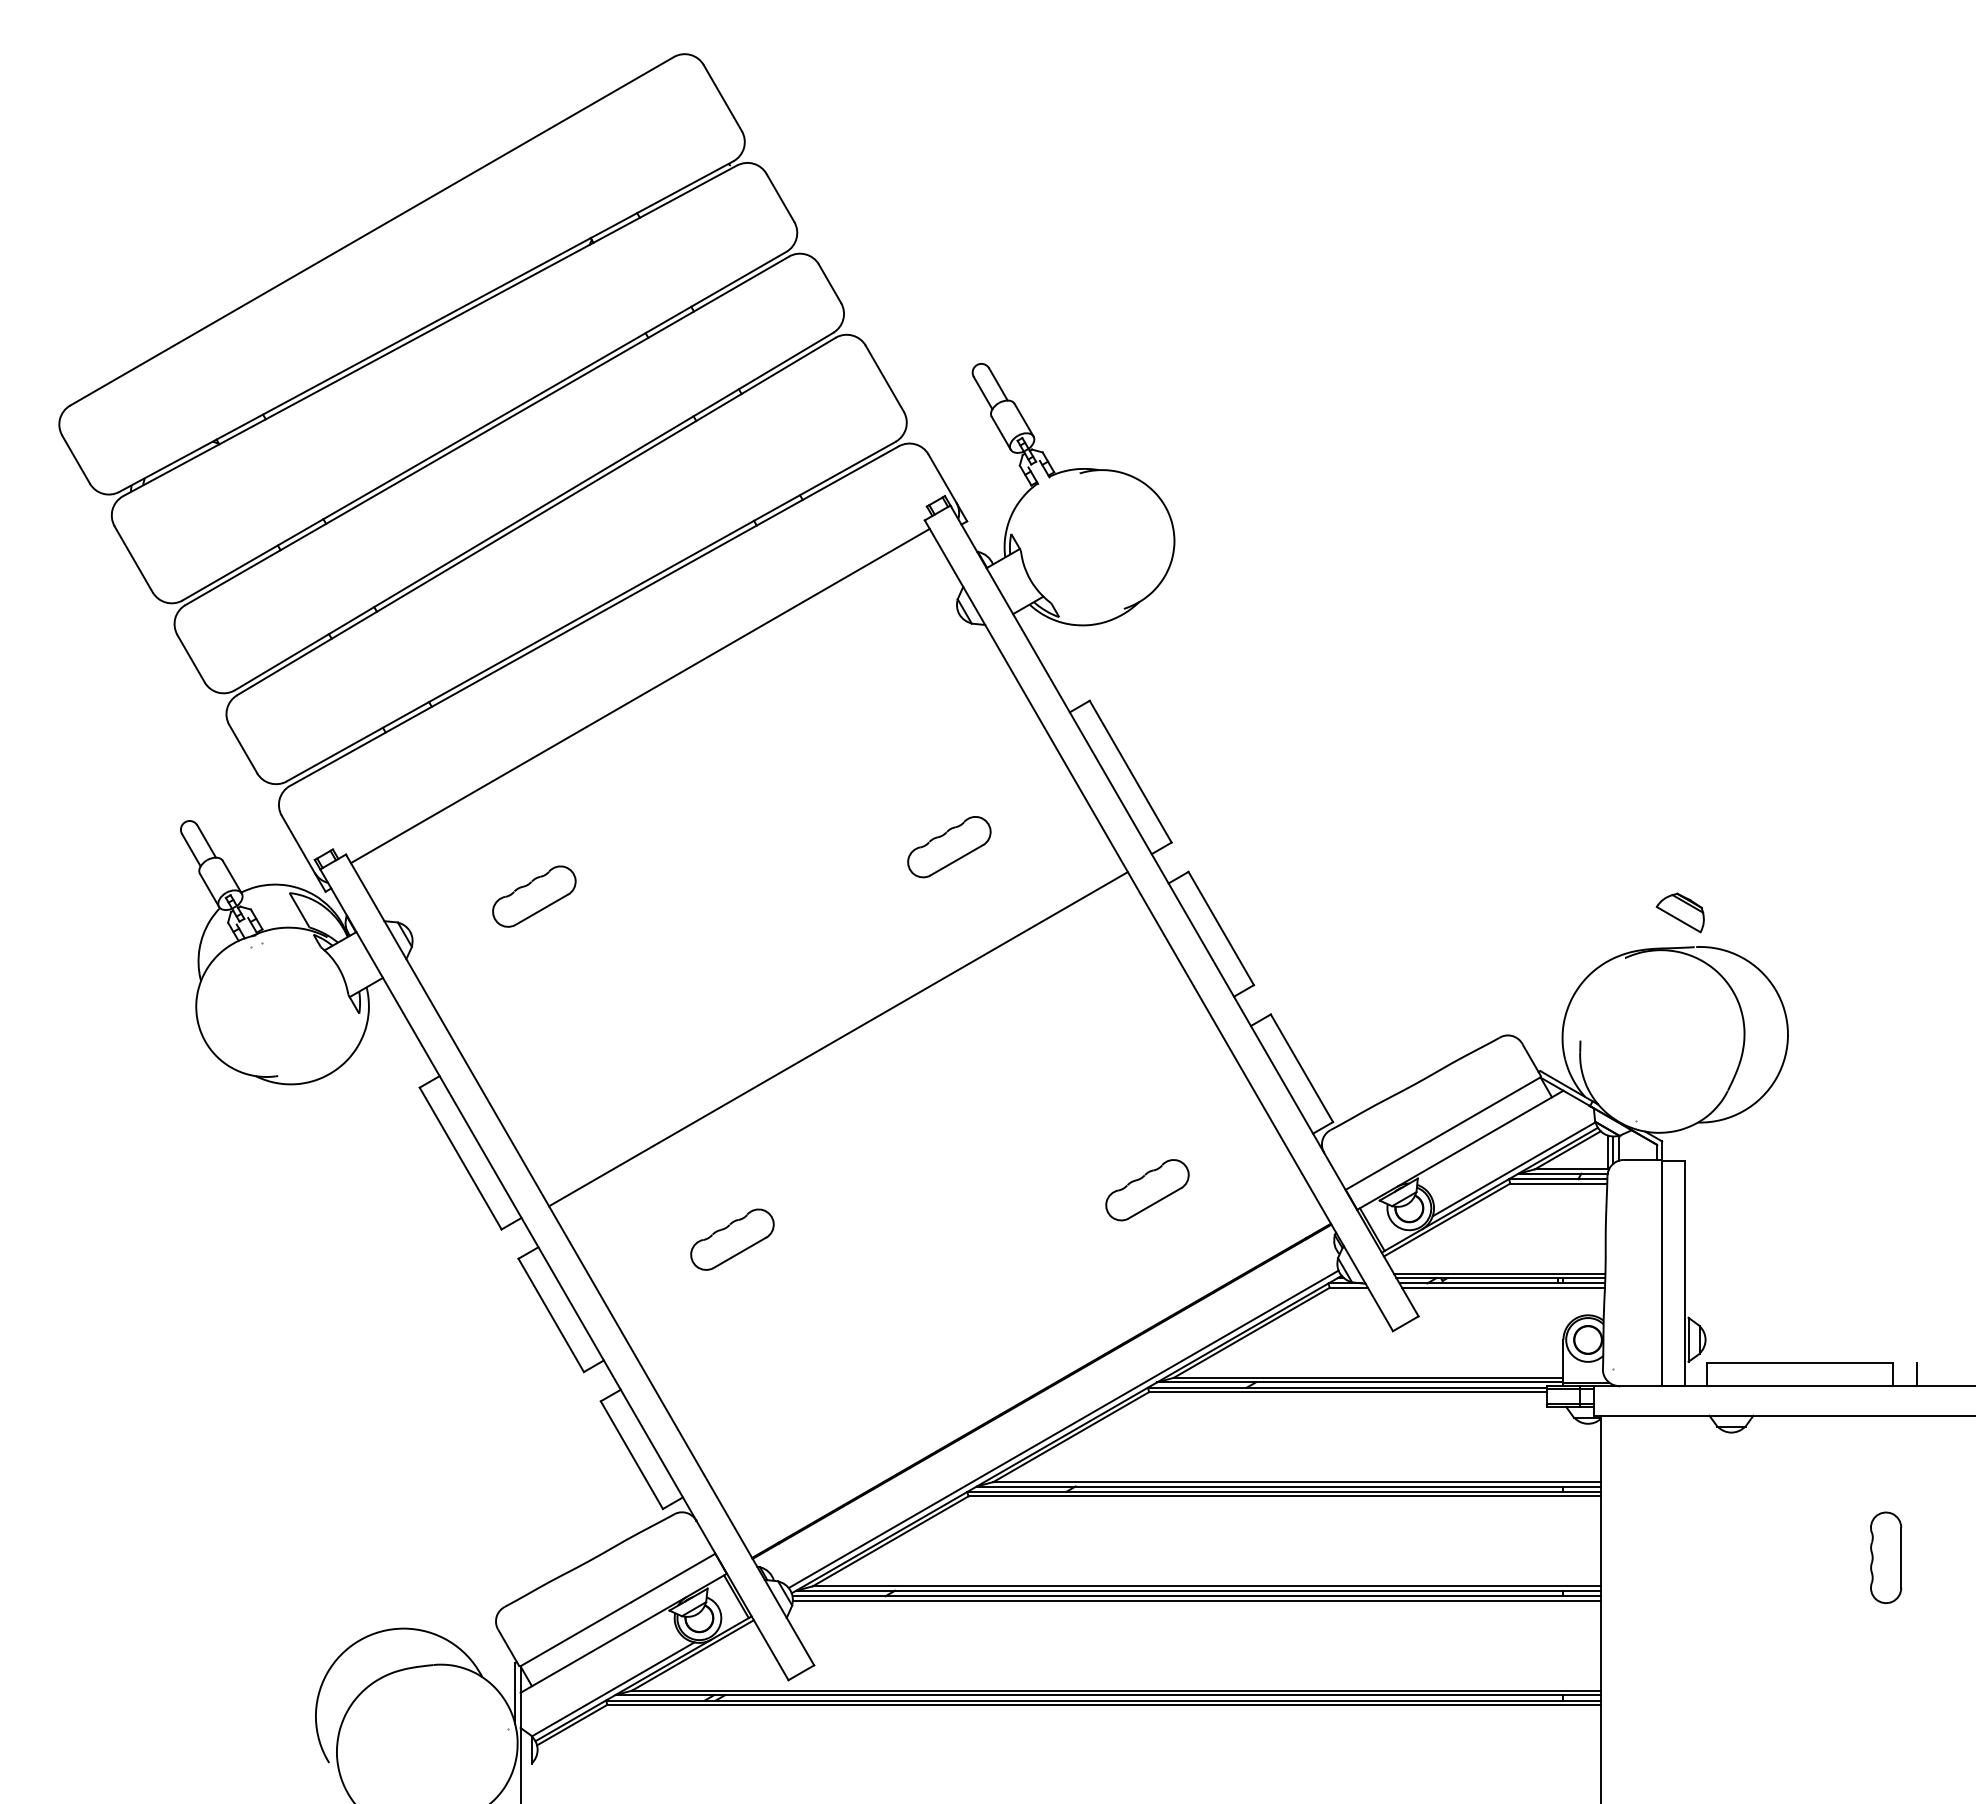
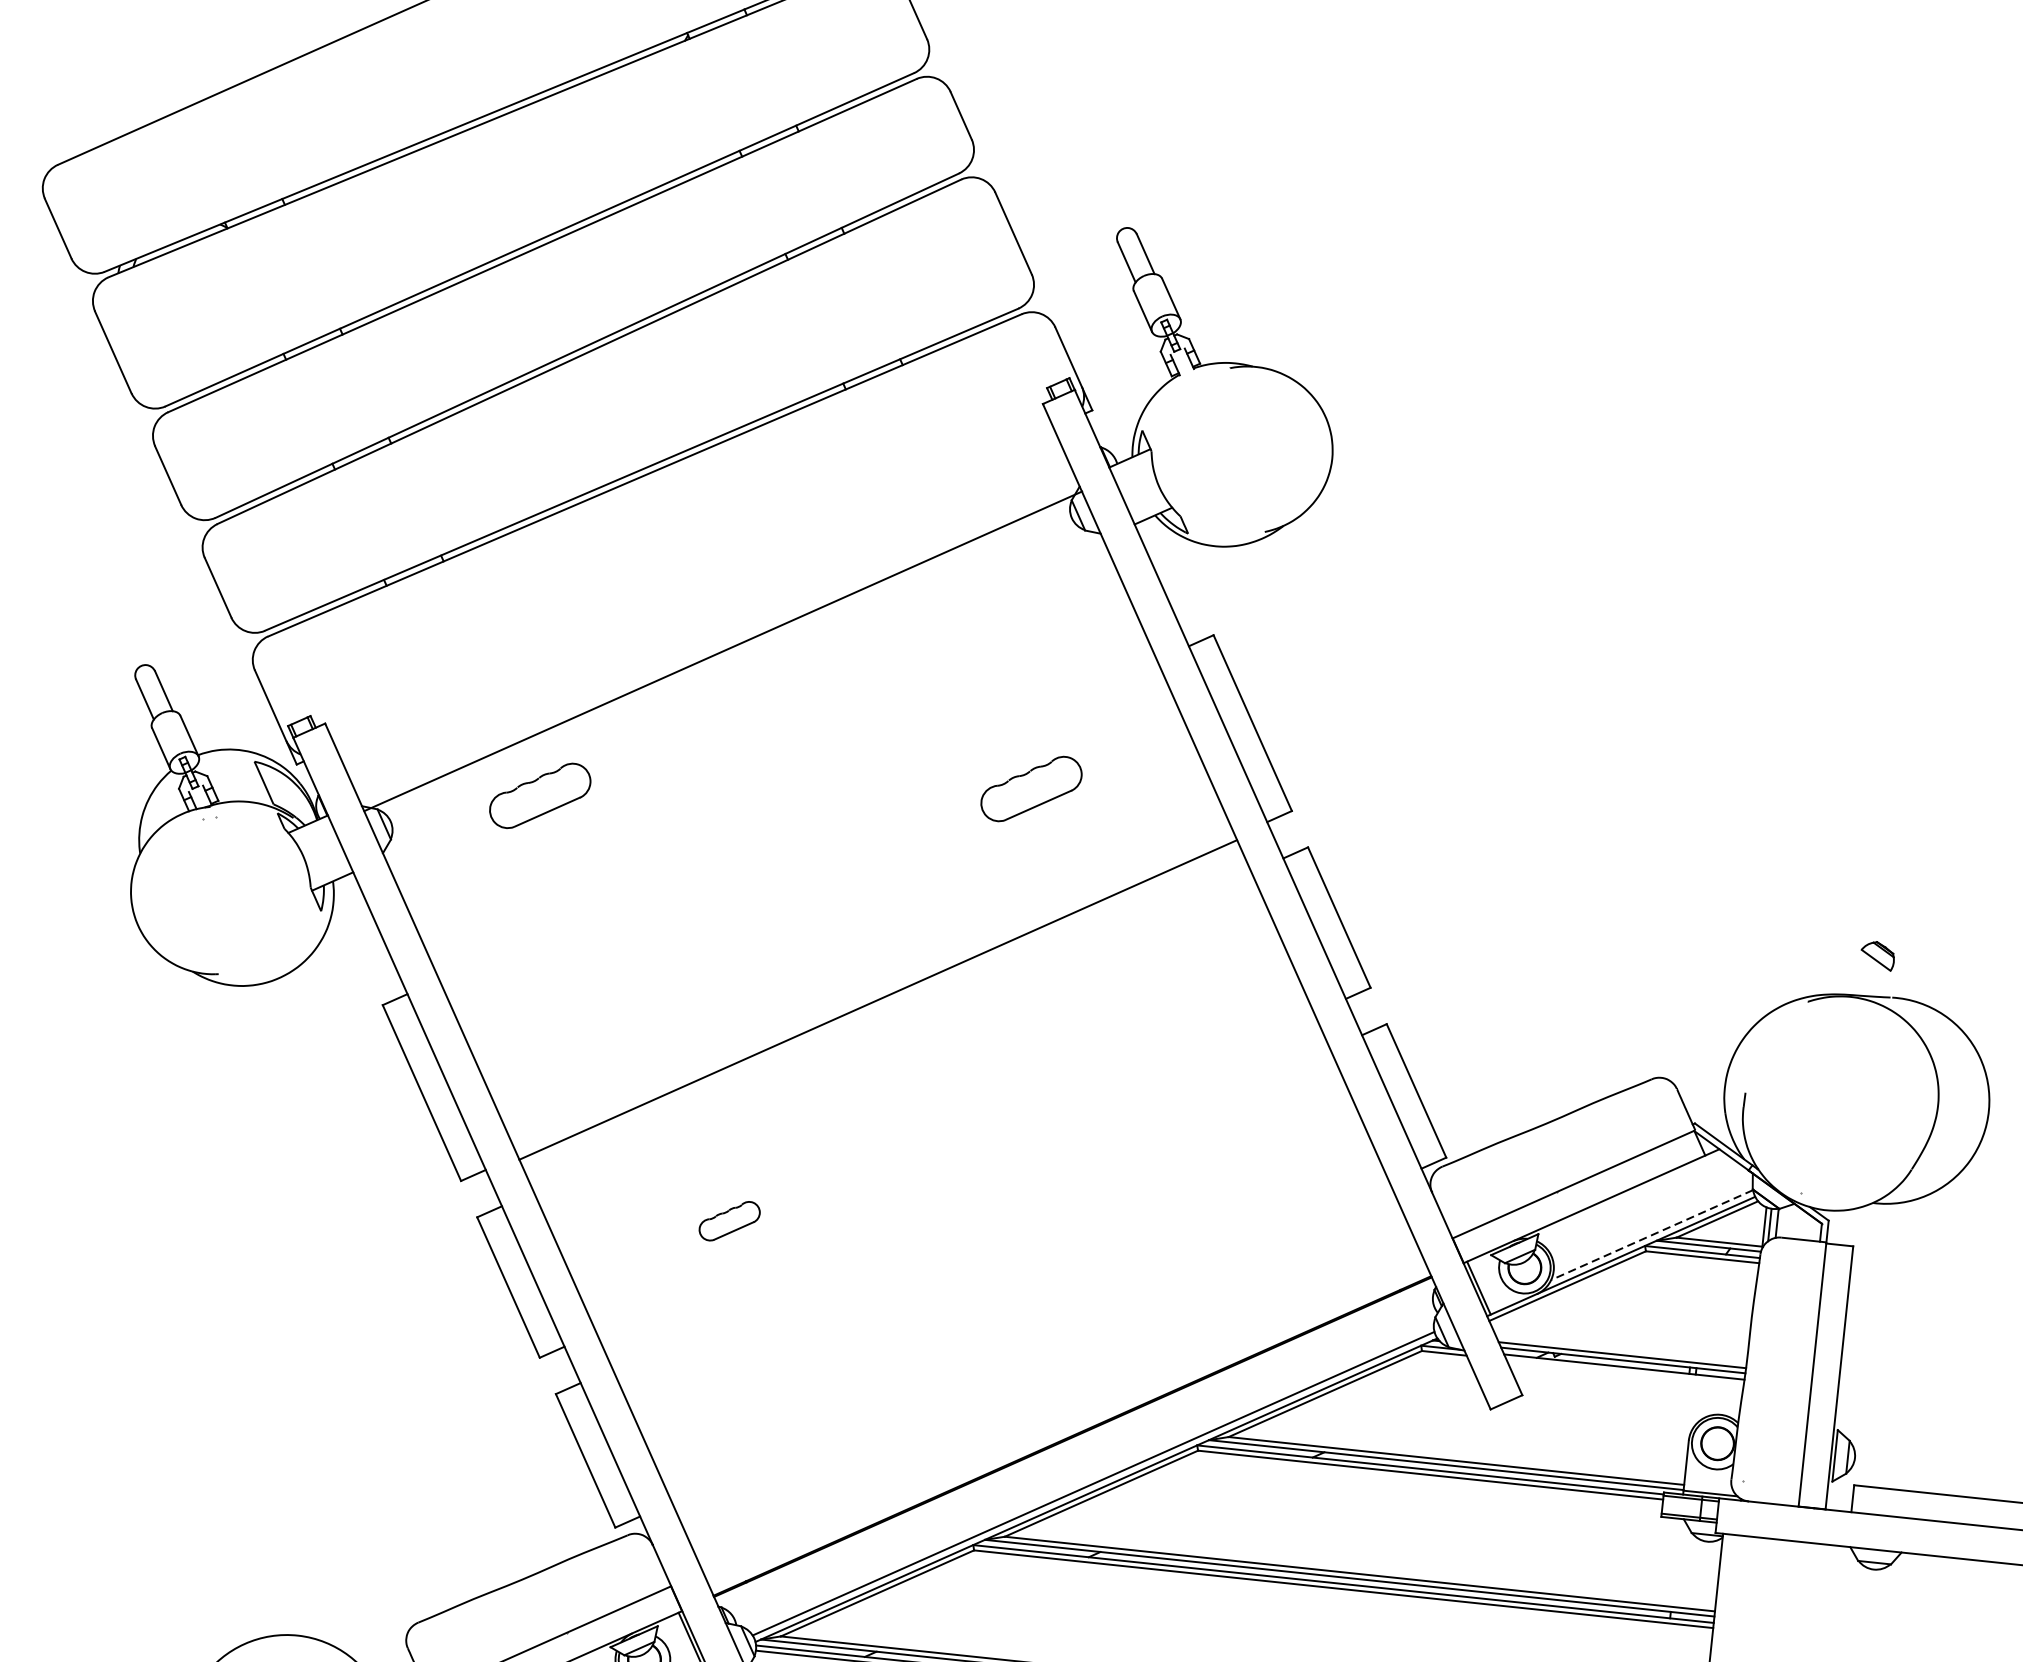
line: (639, 695) -> (722, 650), moved
part: (1679, 912) -> (1877, 955), size x0.6
line: (1514, 1169) -> (1652, 1235), solid -> dashed
part: (1147, 1190) -> (1220, 1214), removed
part: (732, 1239) -> (729, 1221), size x0.6
line: (1503, 1287) -> (1625, 1371), removed

